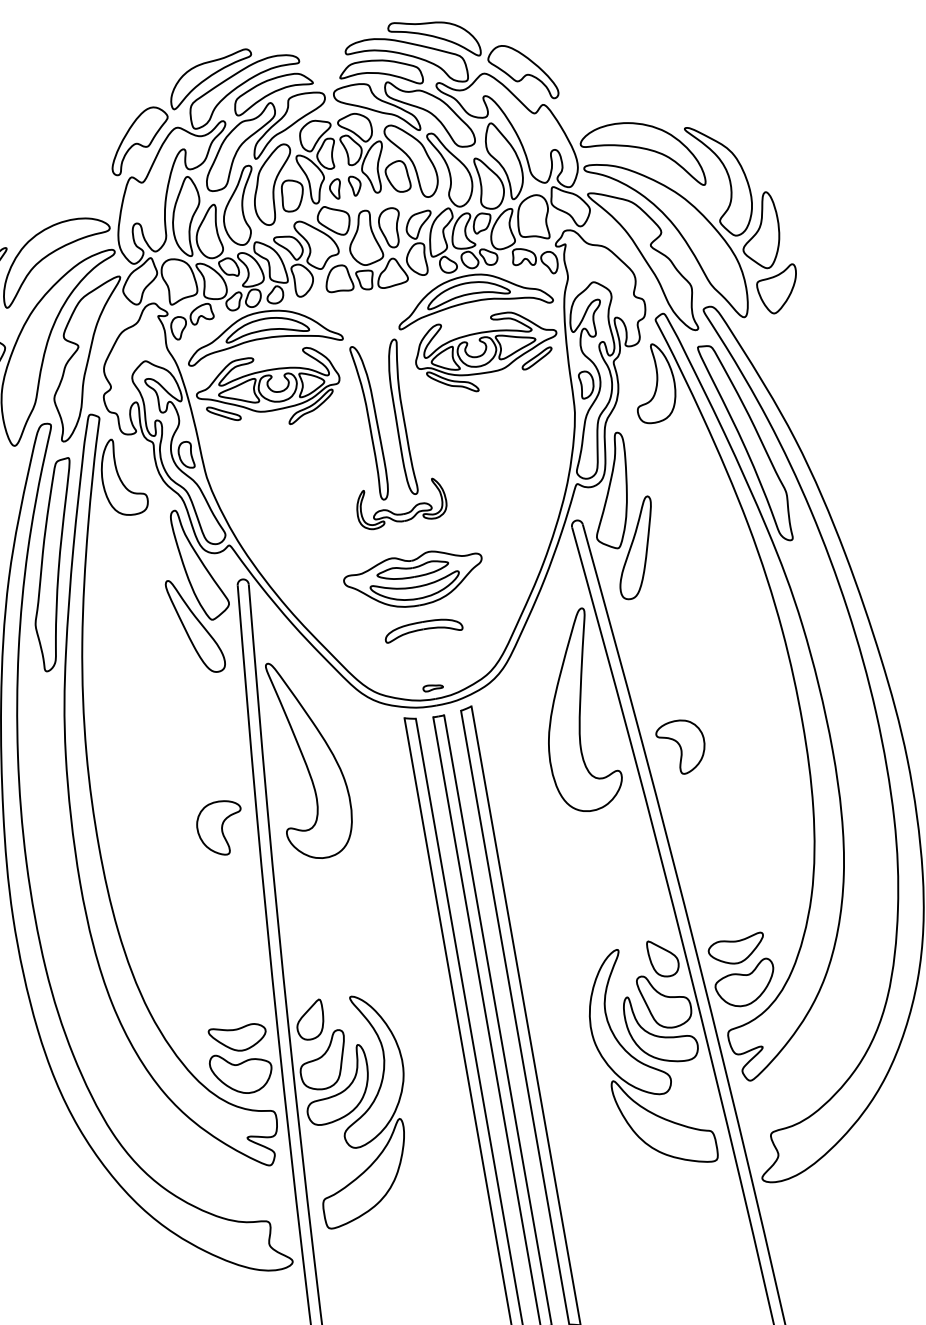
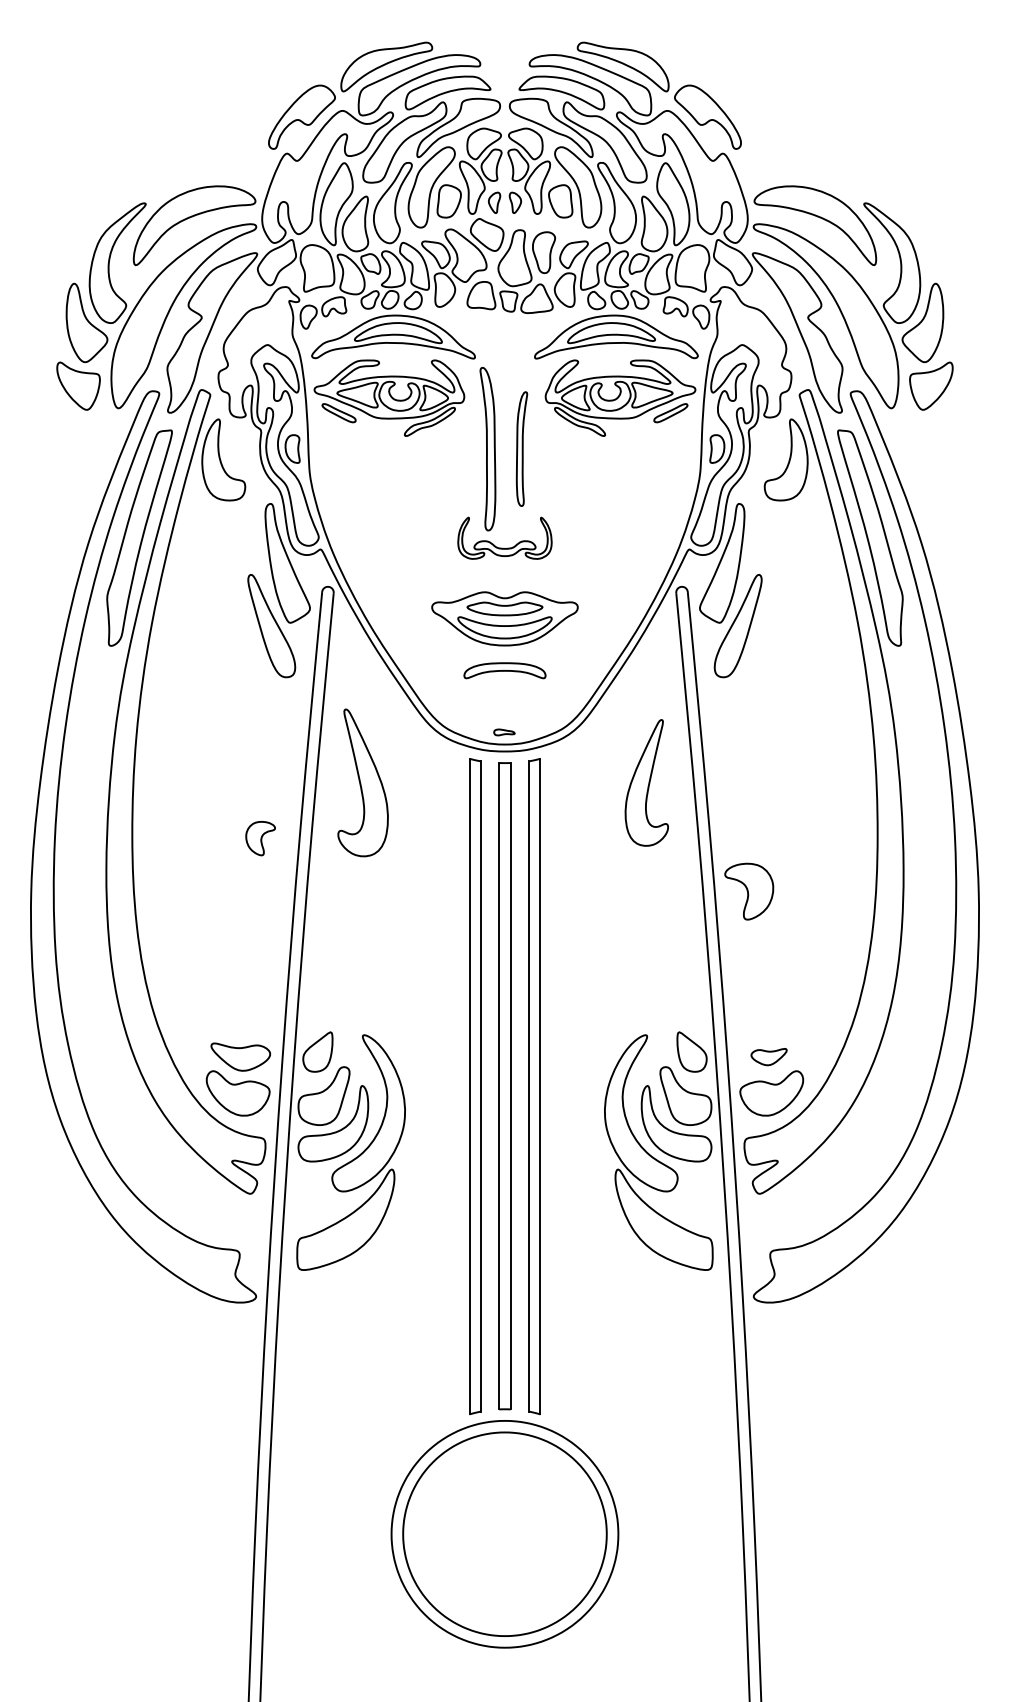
part: (401, 416) -> (521, 448), size x0.7
part: (575, 711) -> (646, 782), size x0.6
part: (682, 746) -> (749, 891), moved
part: (307, 758) -> (362, 782), size x0.7
part: (220, 828) -> (260, 838), size x0.6
part: (736, 949) -> (768, 1056), size x0.6

